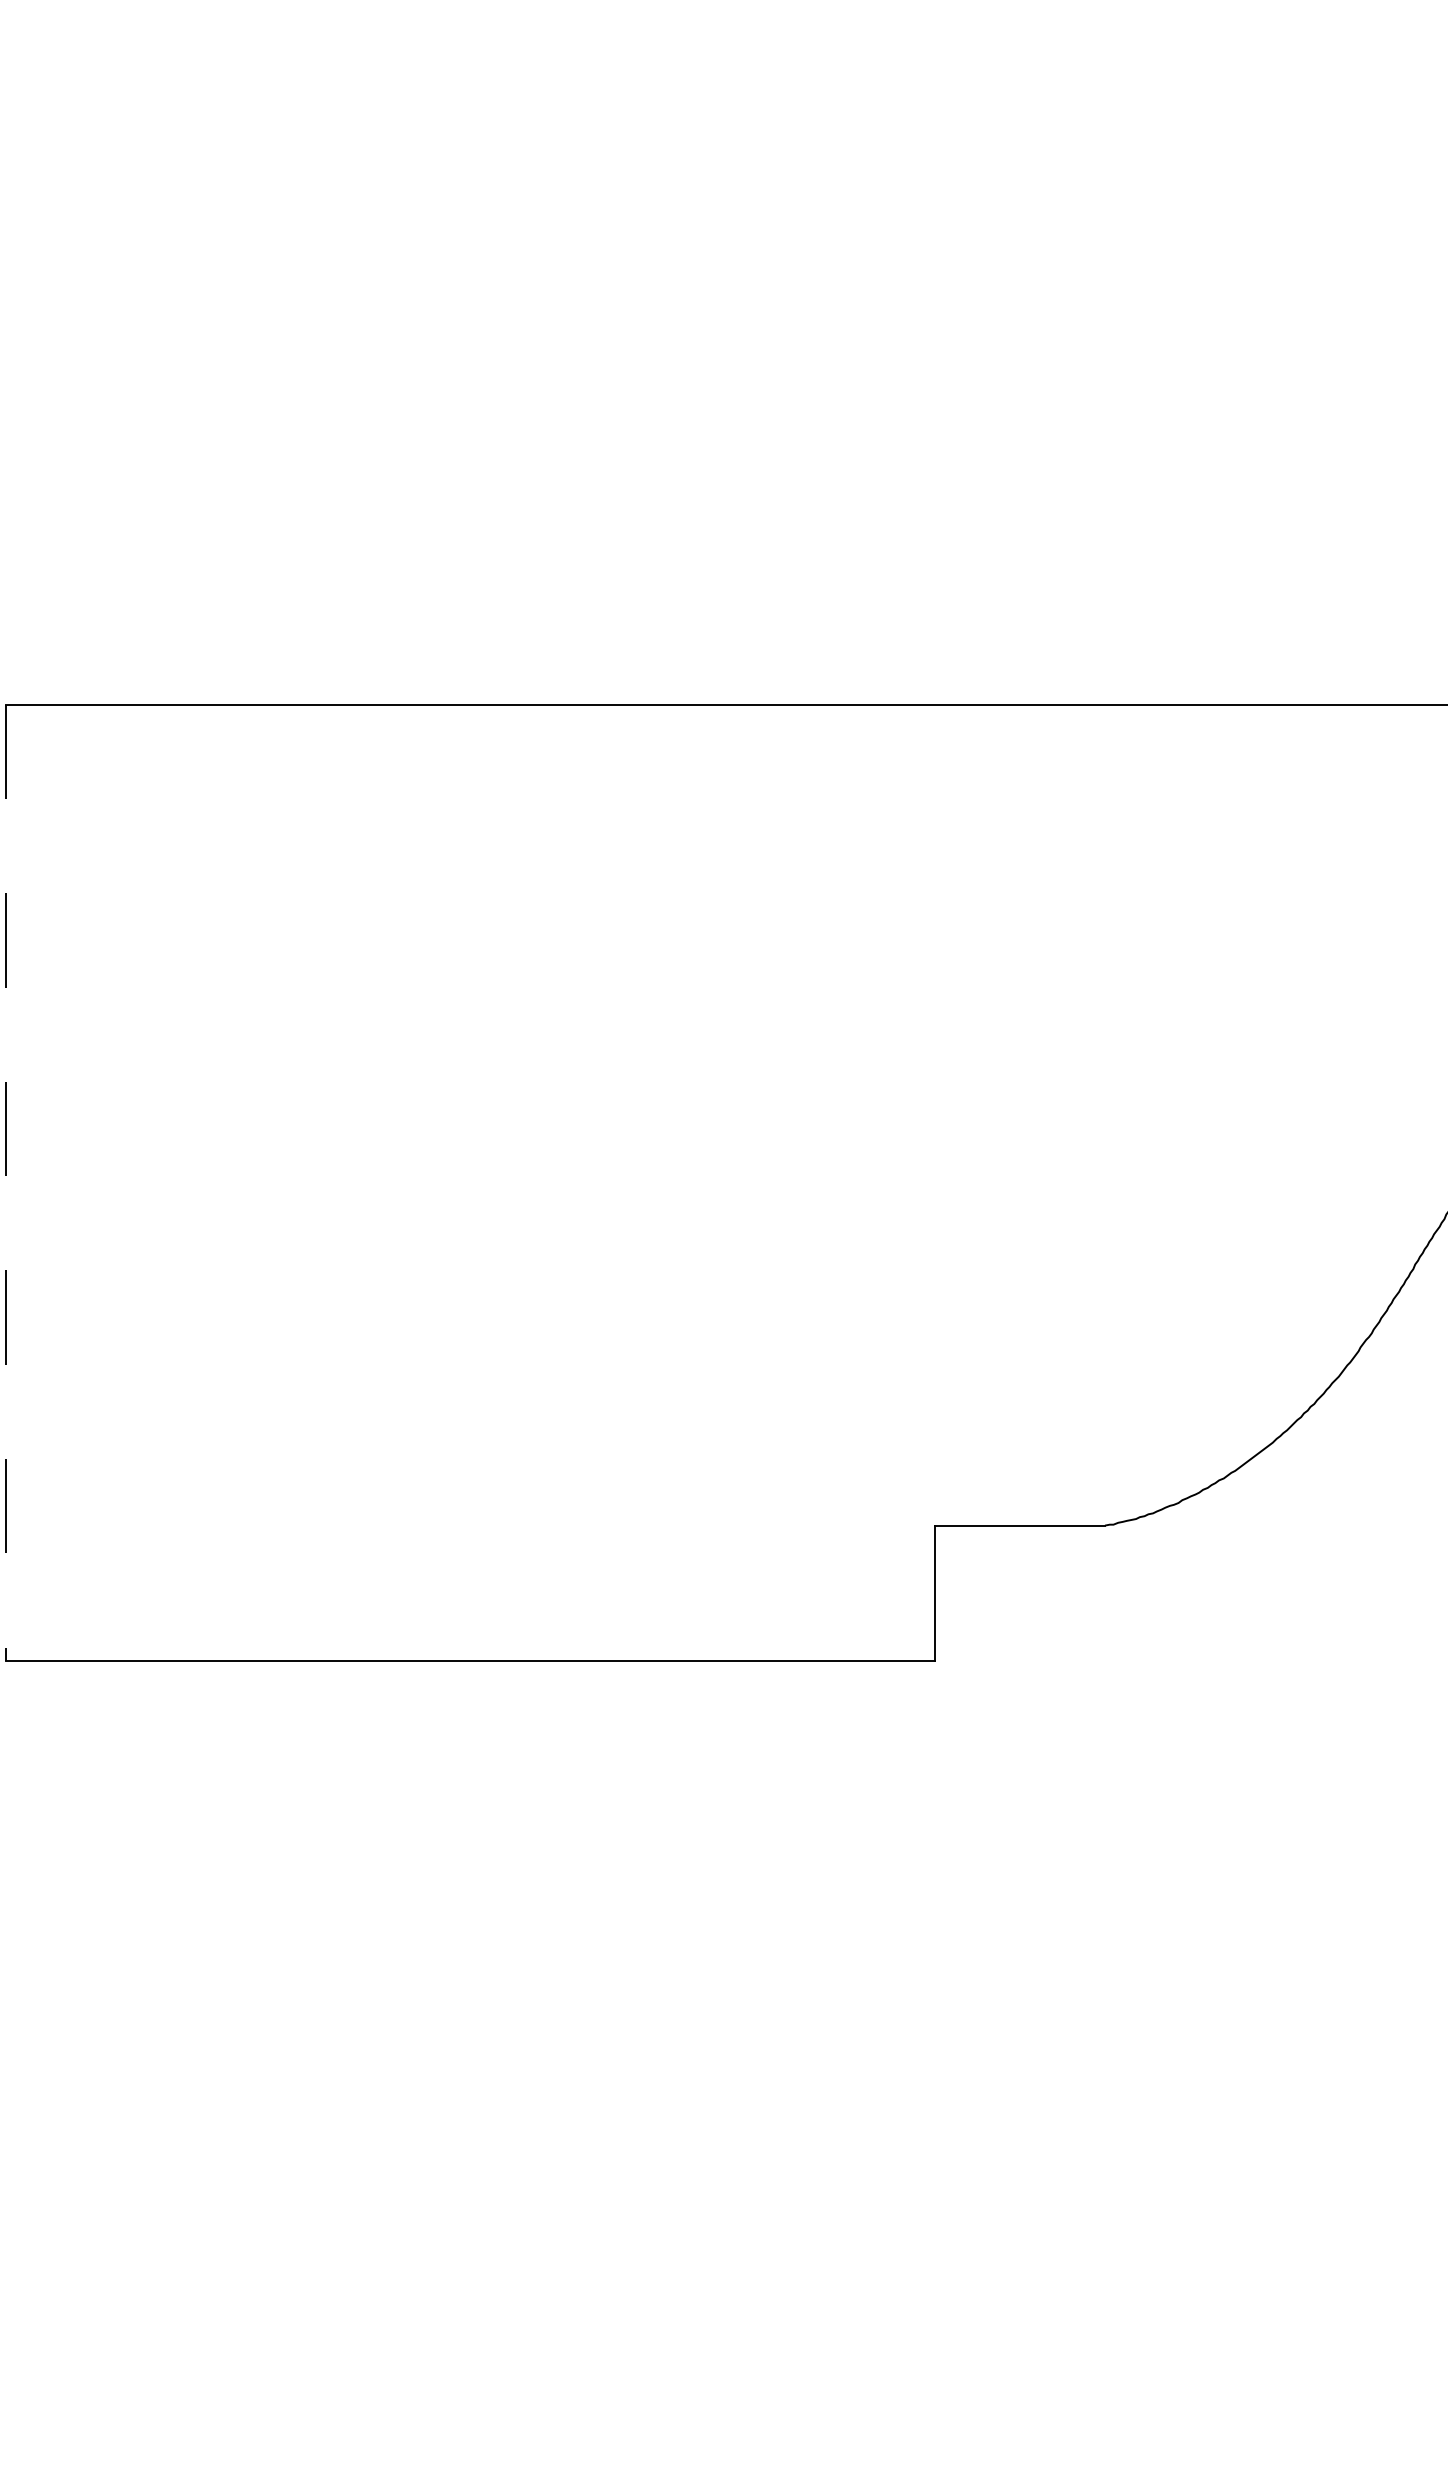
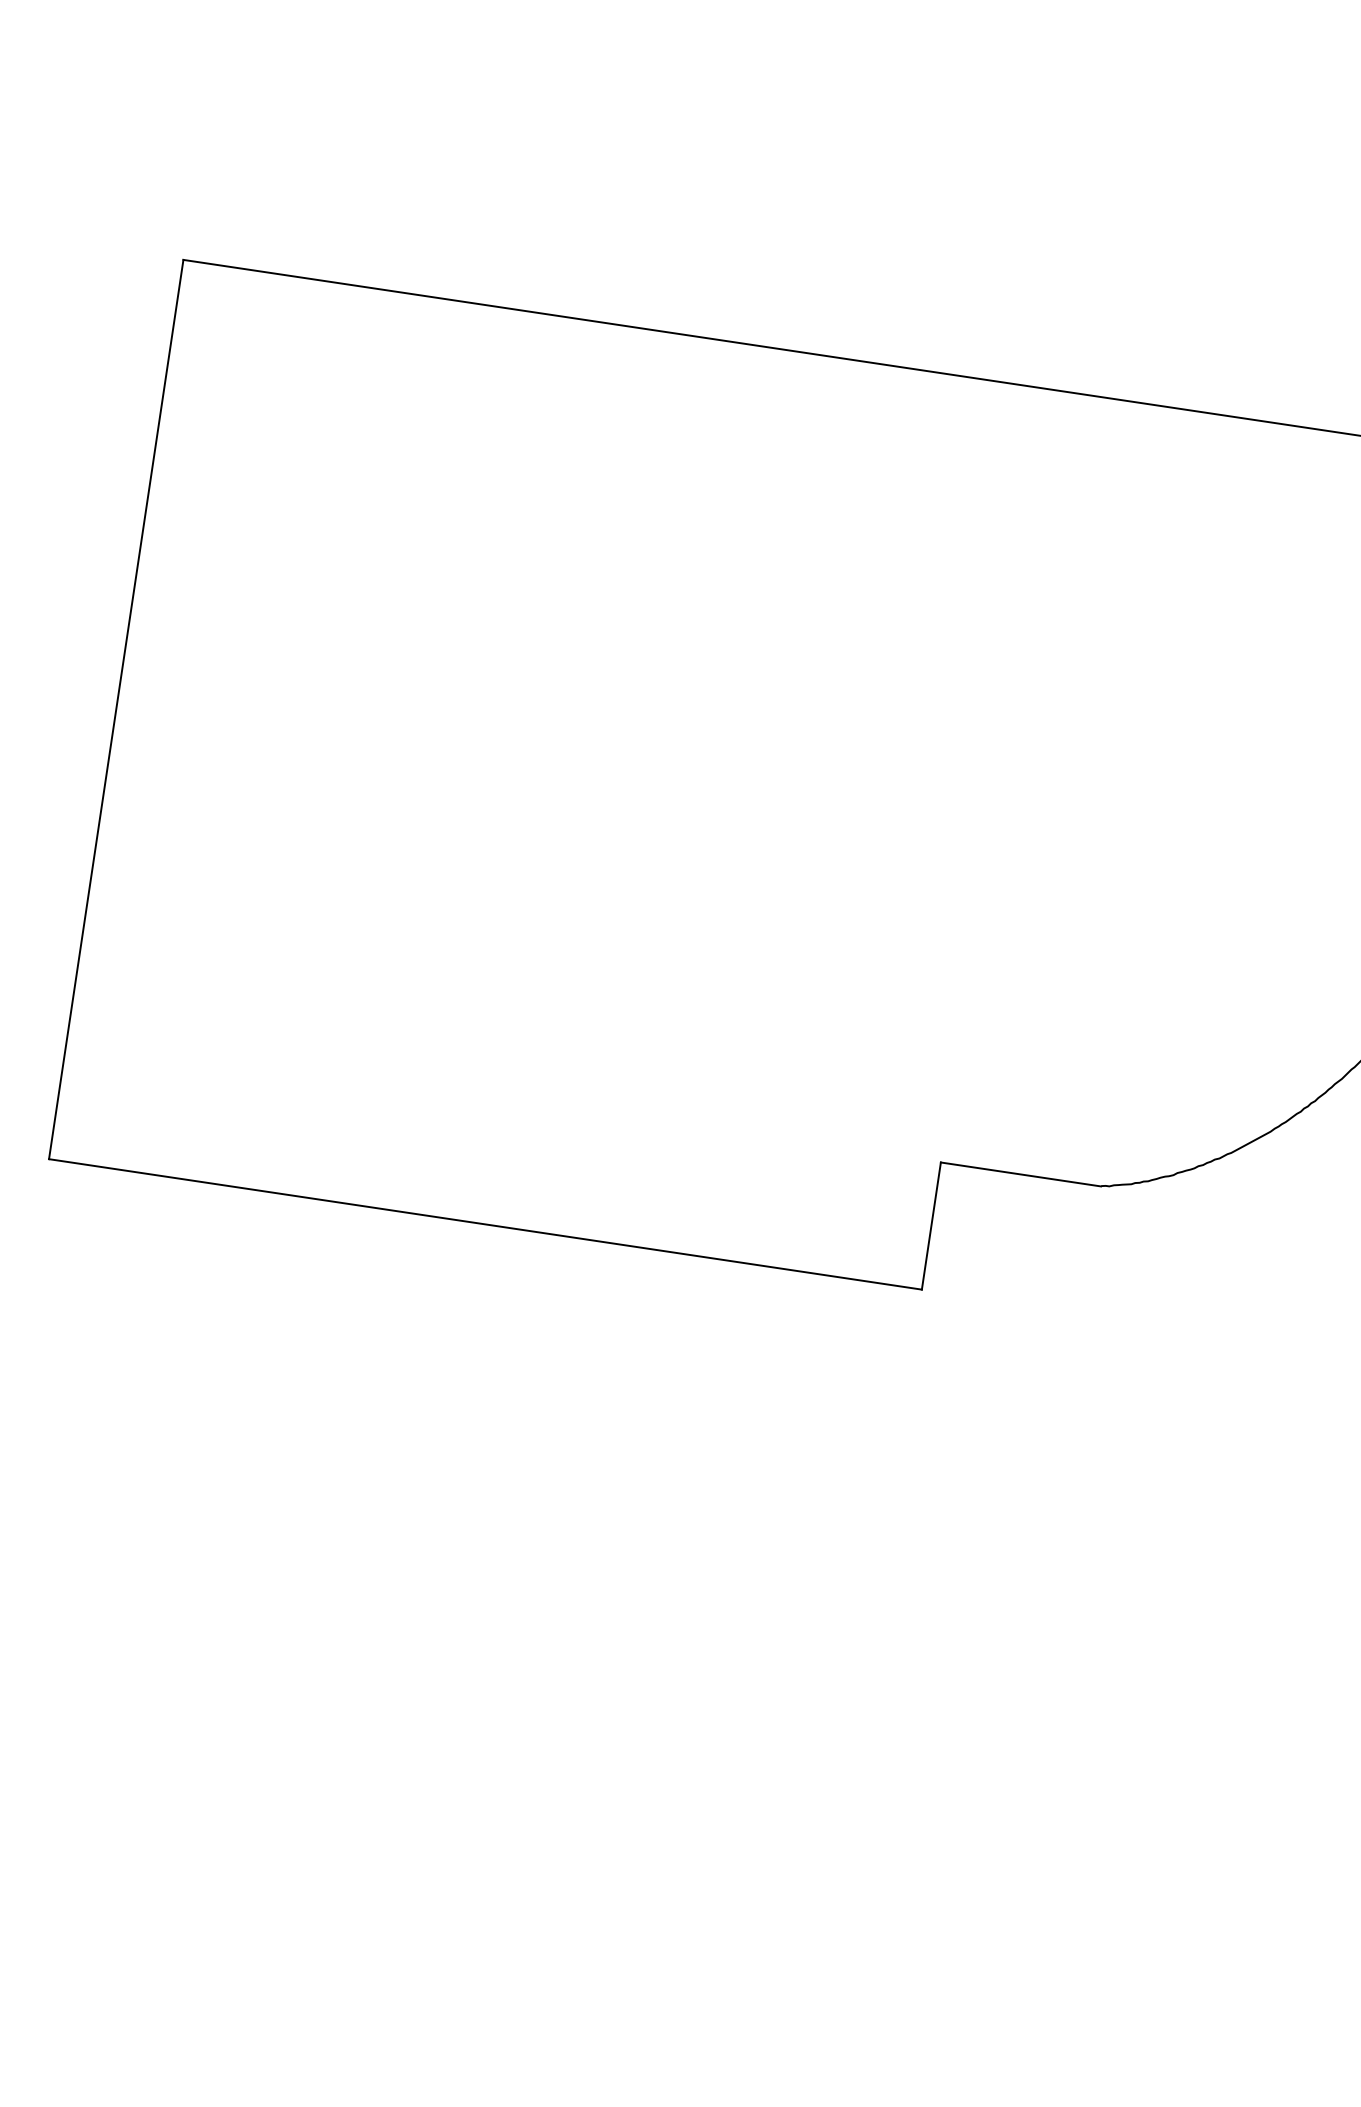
line: (6, 1183) -> (116, 710), dashed -> solid

